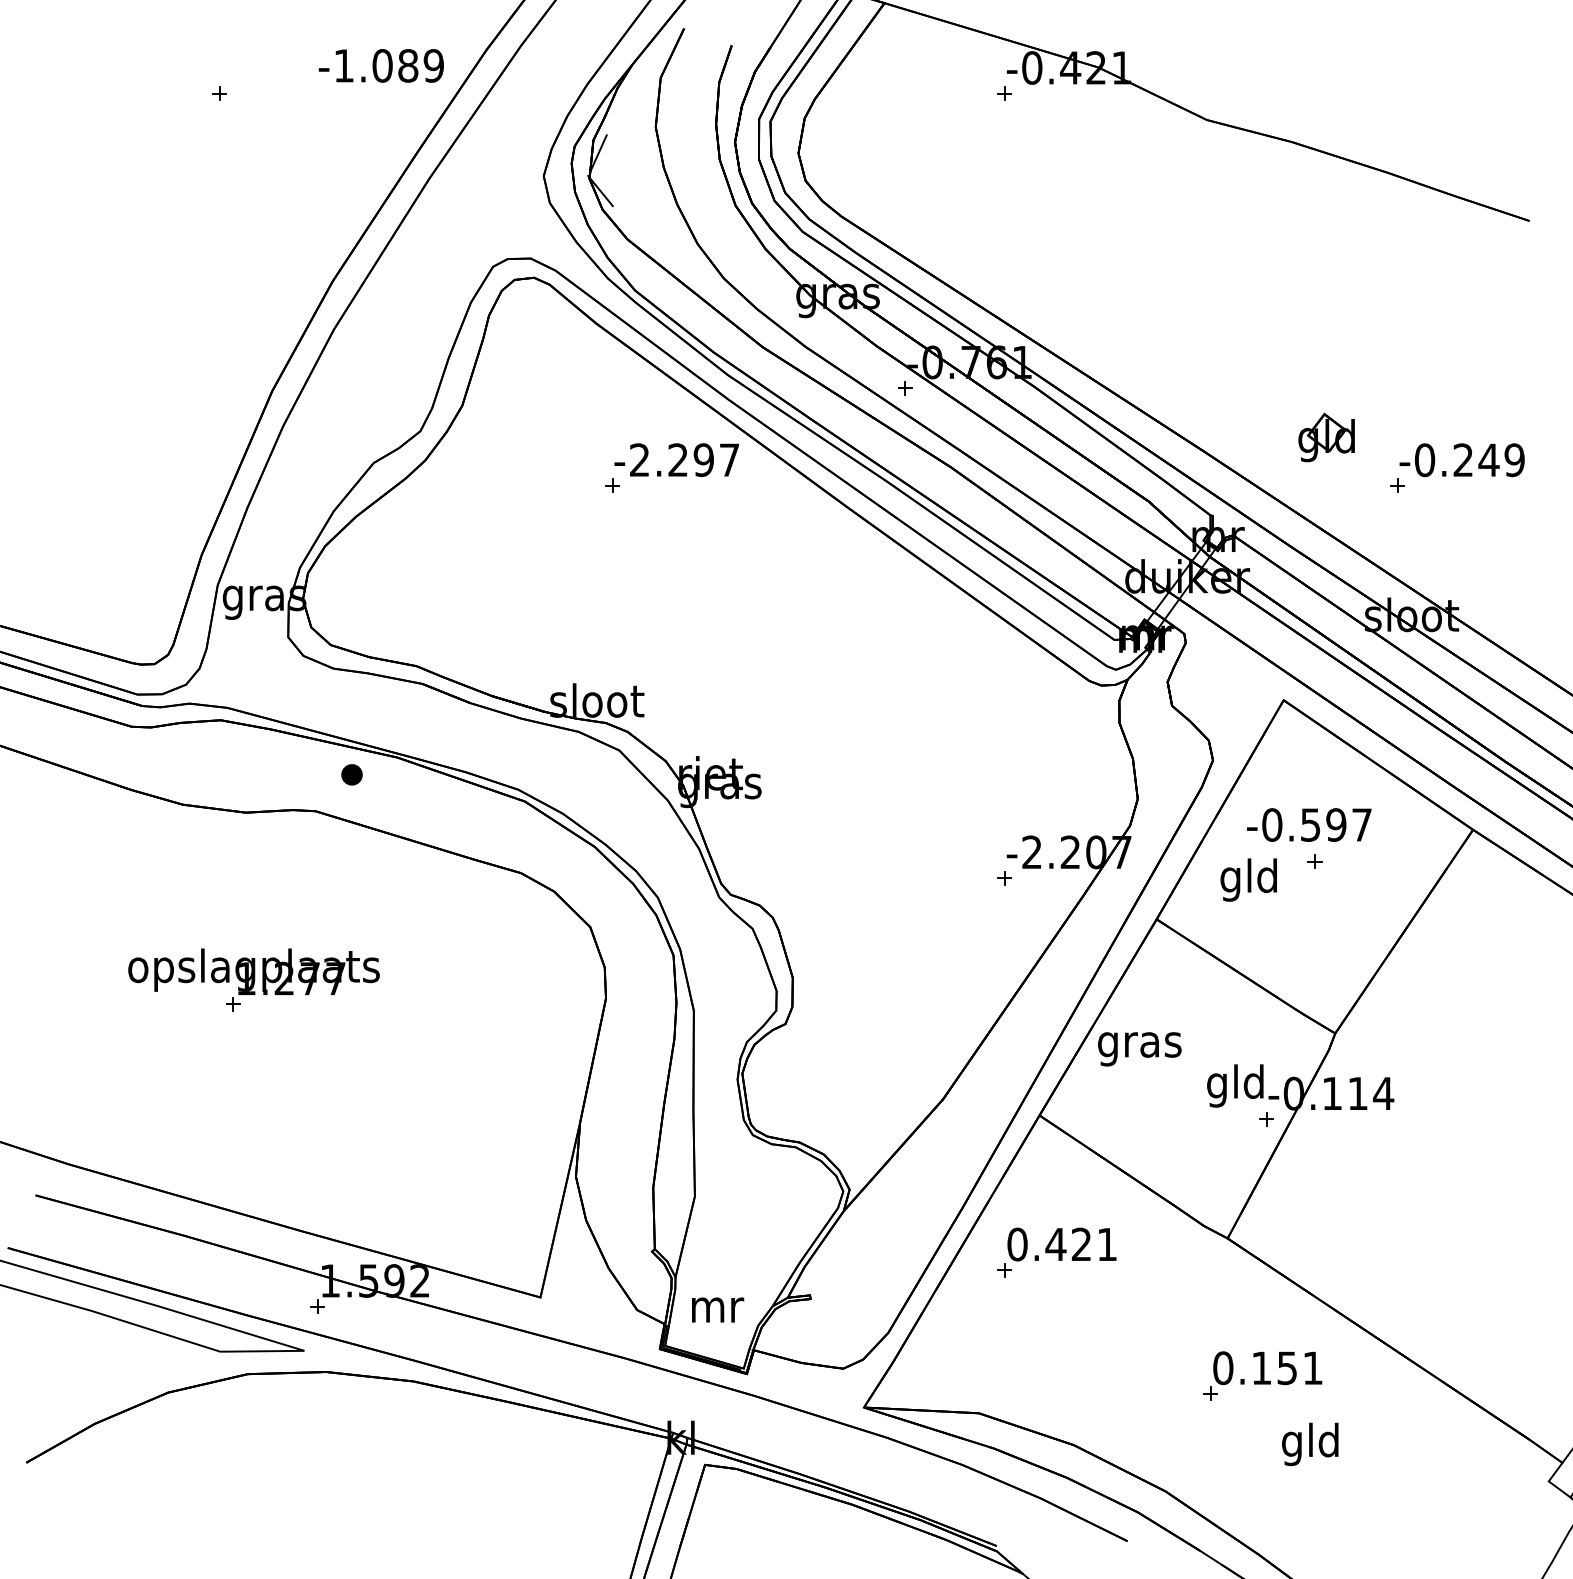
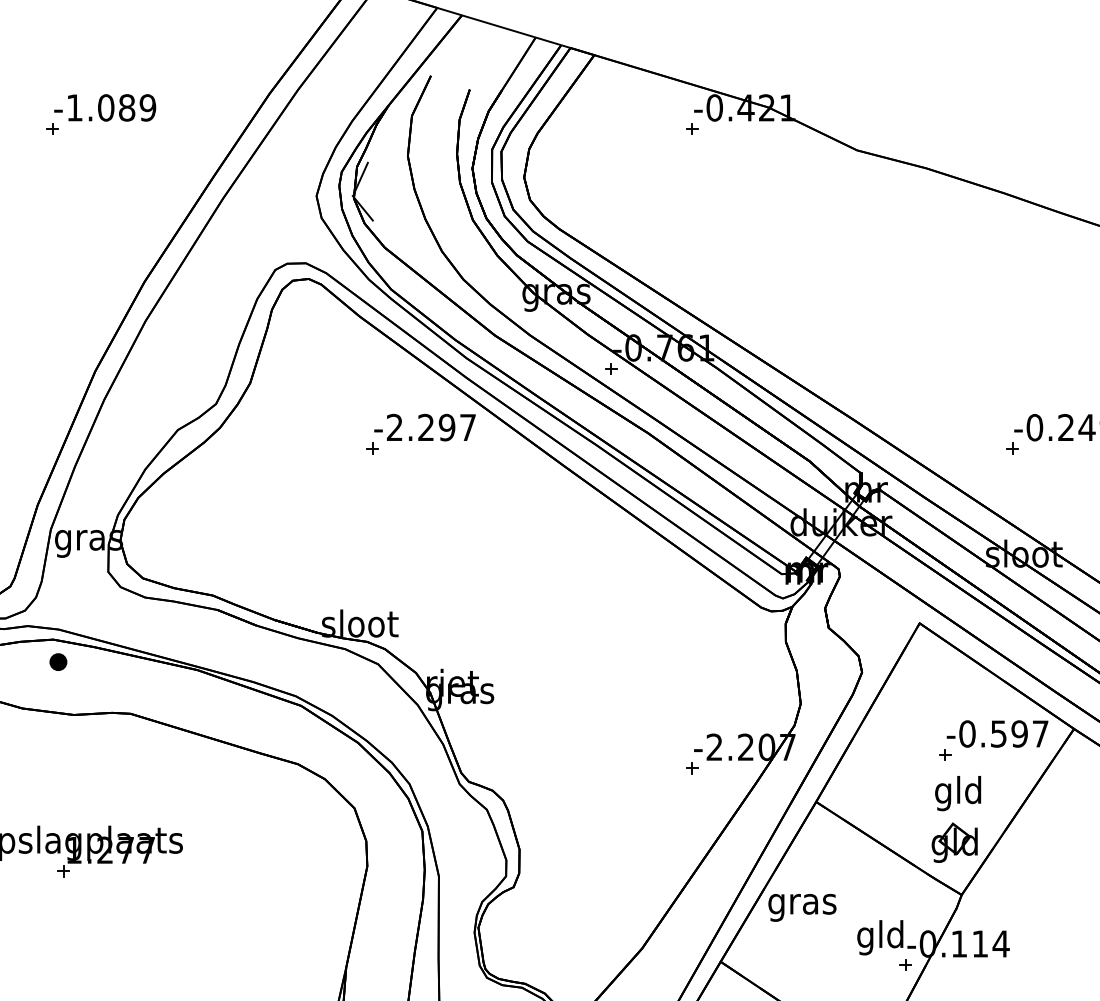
text: (380, 65) -> (104, 107), moved
part: (1326, 437) -> (954, 842), moved
part: (351, 774) -> (57, 661), moved
text: (1309, 824) -> (997, 733), moved
text: (1248, 879) -> (957, 793), moved

